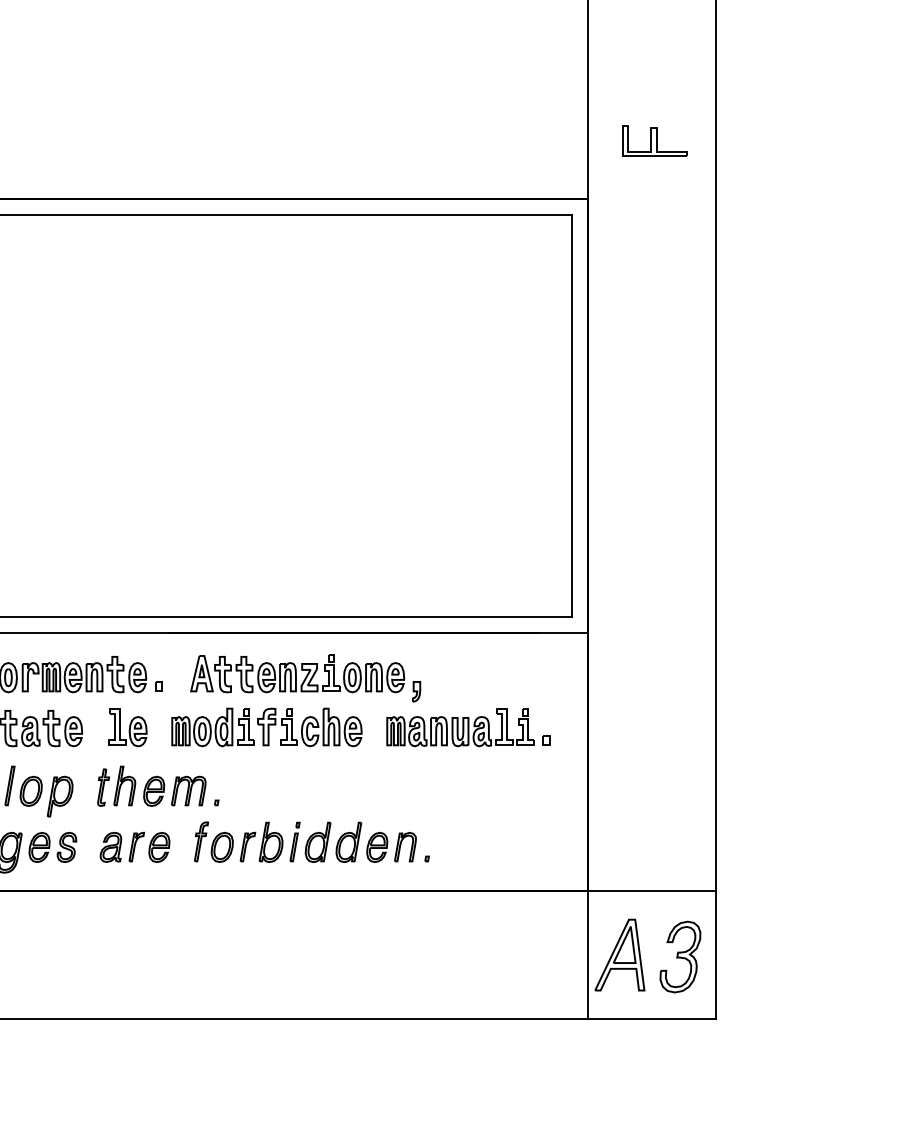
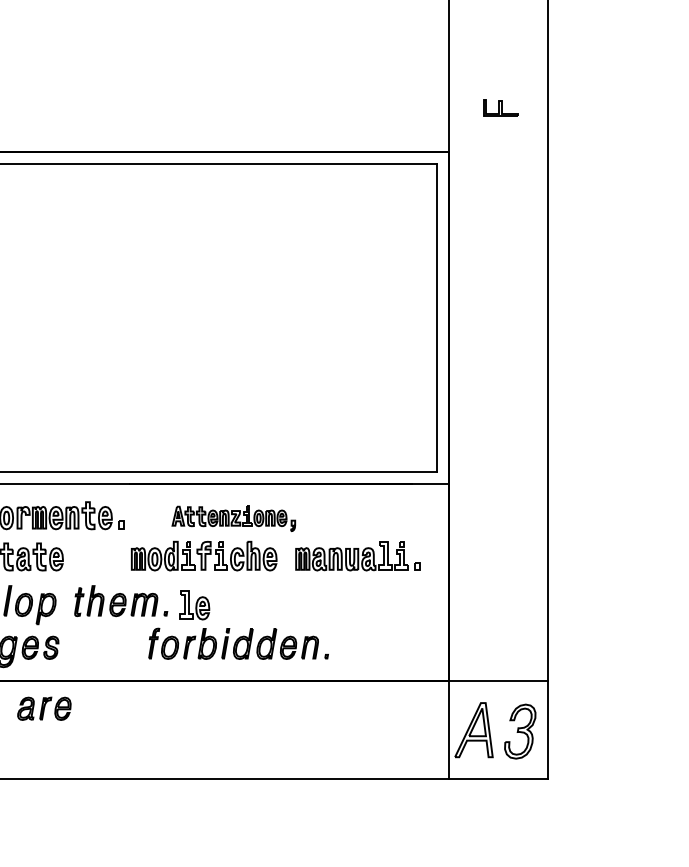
part: (654, 140) -> (500, 107), size x0.7
part: (305, 678) -> (233, 518), size x0.7
part: (127, 727) -> (194, 605), moved
part: (135, 846) -> (44, 708), moved

